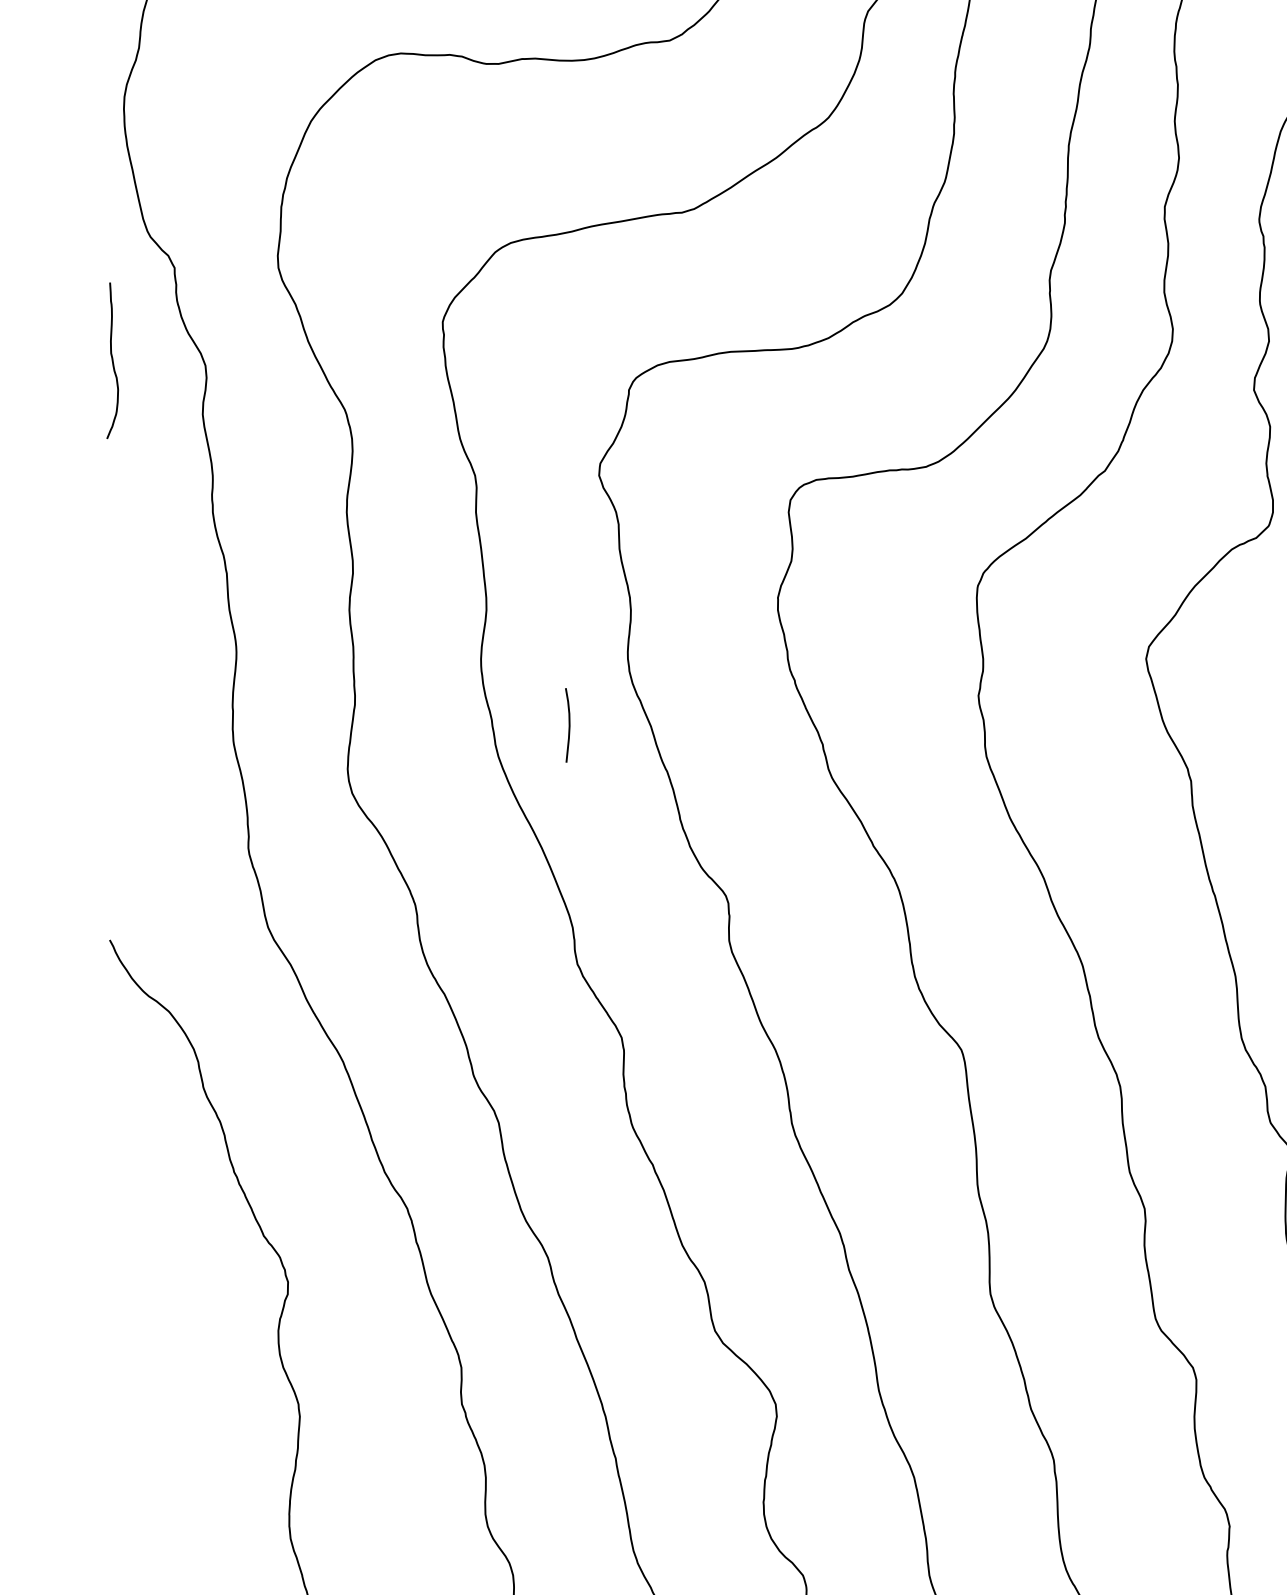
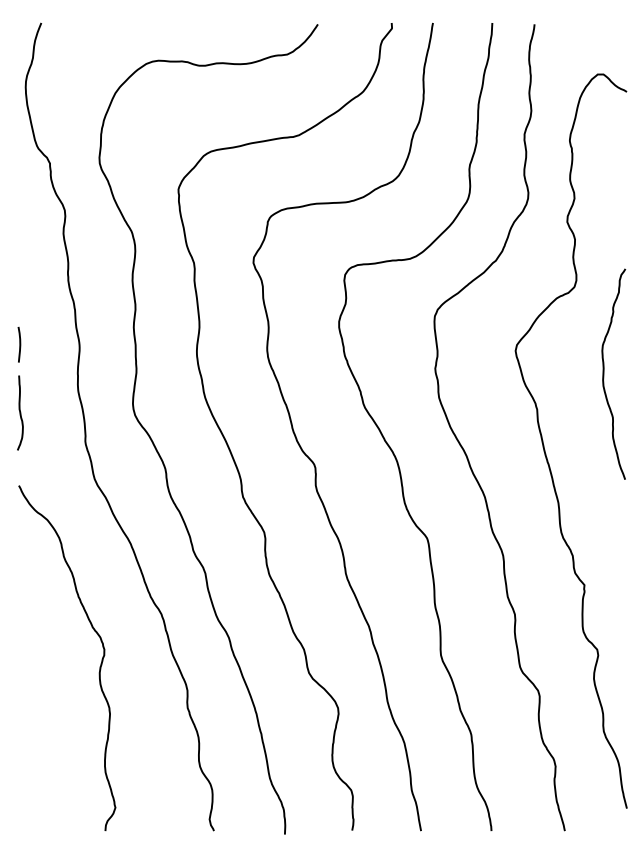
curve: (113, 359) -> (20, 412), moved
curve: (567, 724) -> (19, 344), moved

